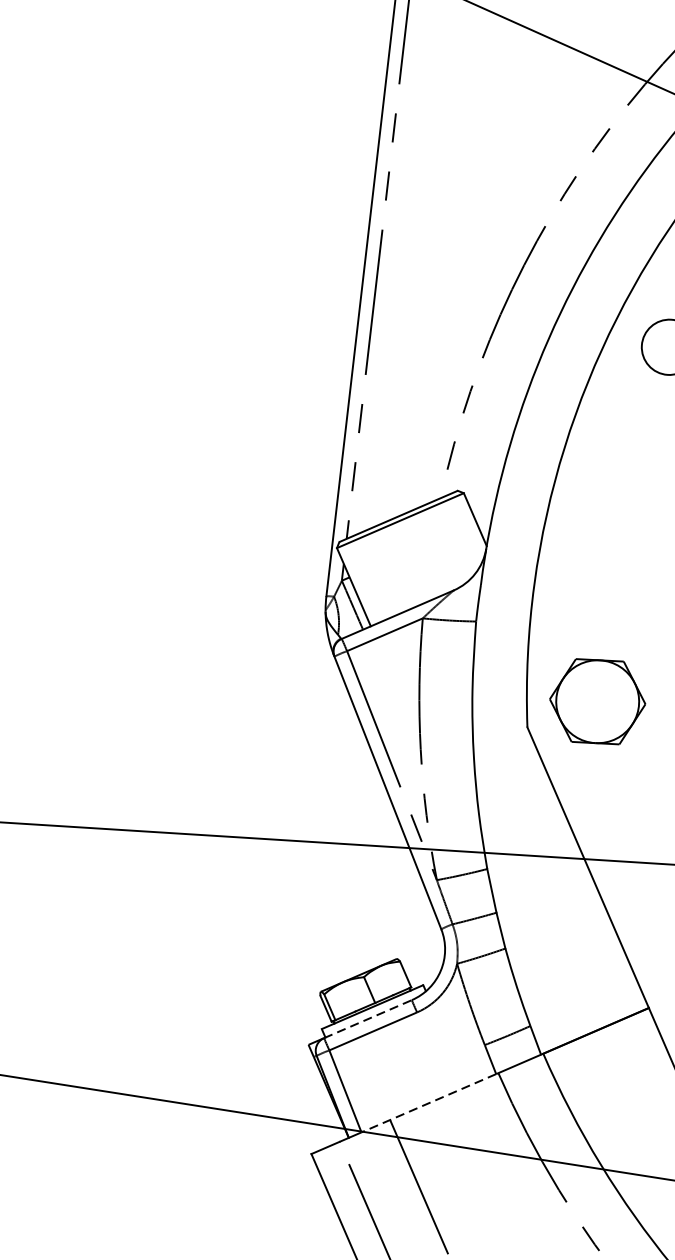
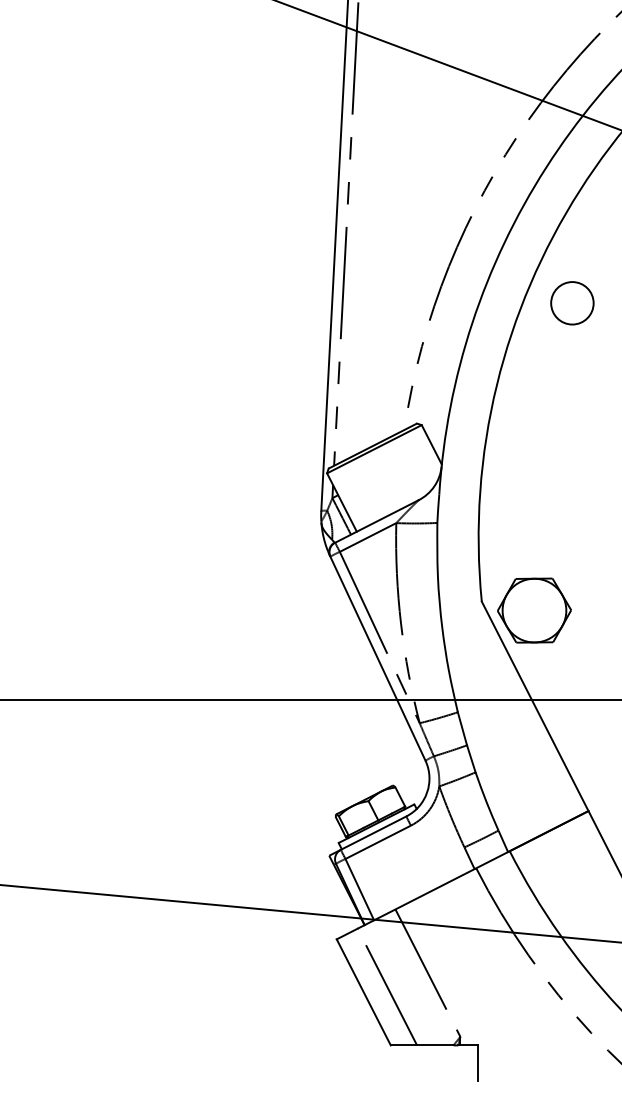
part: (597, 701) -> (534, 610), moved
line: (367, 1019) -> (373, 833), dashed -> solid
line: (427, 1102) -> (423, 894), dashed -> solid

